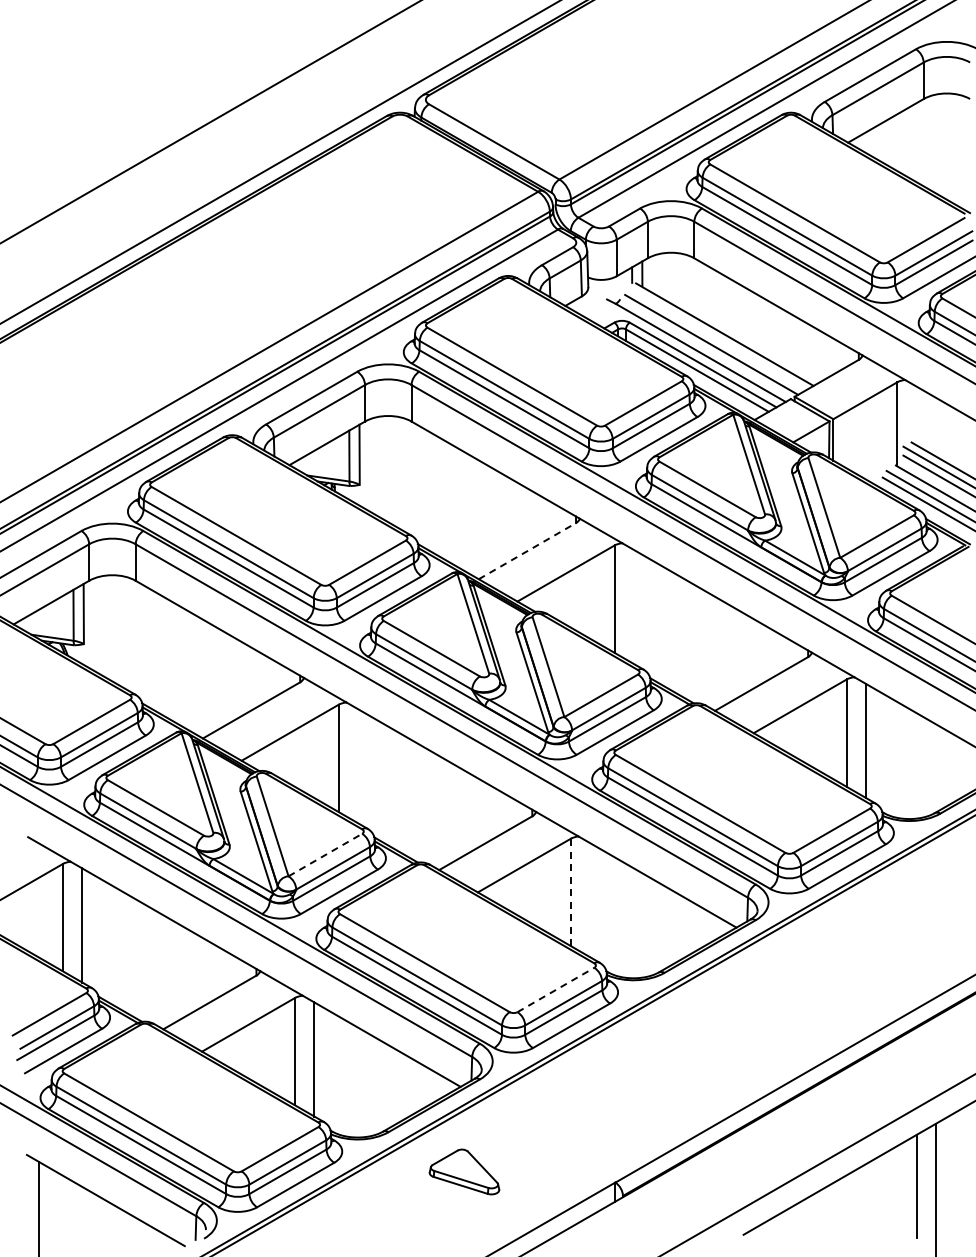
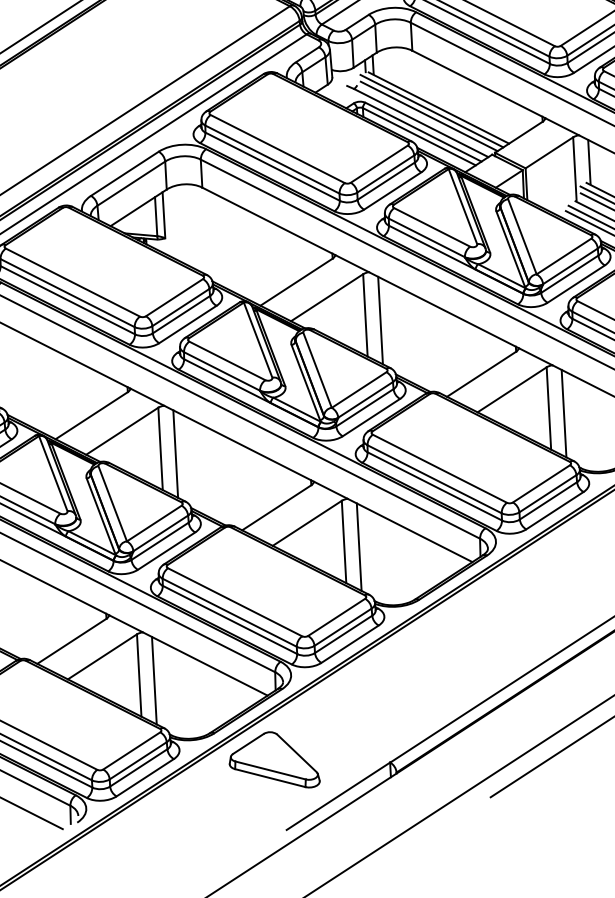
line: (715, 338) -> (431, 111), added
line: (916, 415) -> (589, 162), added
line: (527, 550) -> (296, 281), dashed -> solid
line: (633, 606) -> (380, 320), added
line: (358, 766) -> (176, 454), added
line: (325, 855) -> (154, 523), dashed -> solid
line: (570, 892) -> (343, 542), dashed -> solid
line: (590, 900) -> (359, 547), added
line: (556, 989) -> (337, 617), dashed -> solid
part: (464, 1171) -> (274, 760), size x1.67

